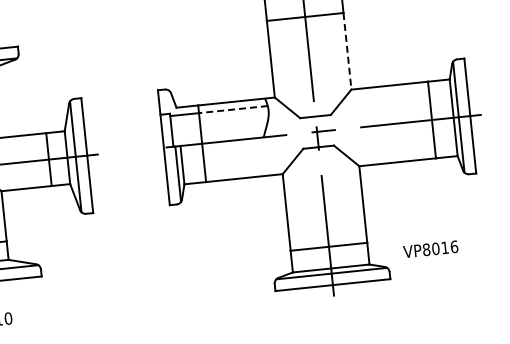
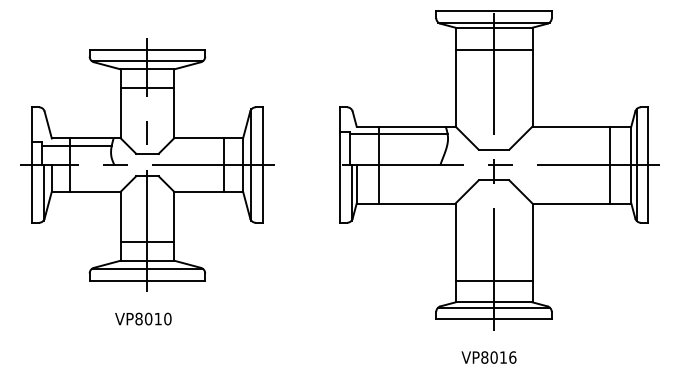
line: (347, 51) -> (532, 88), dashed -> solid
line: (233, 109) -> (413, 134), dashed -> solid
text: (430, 249) -> (488, 357), moved

